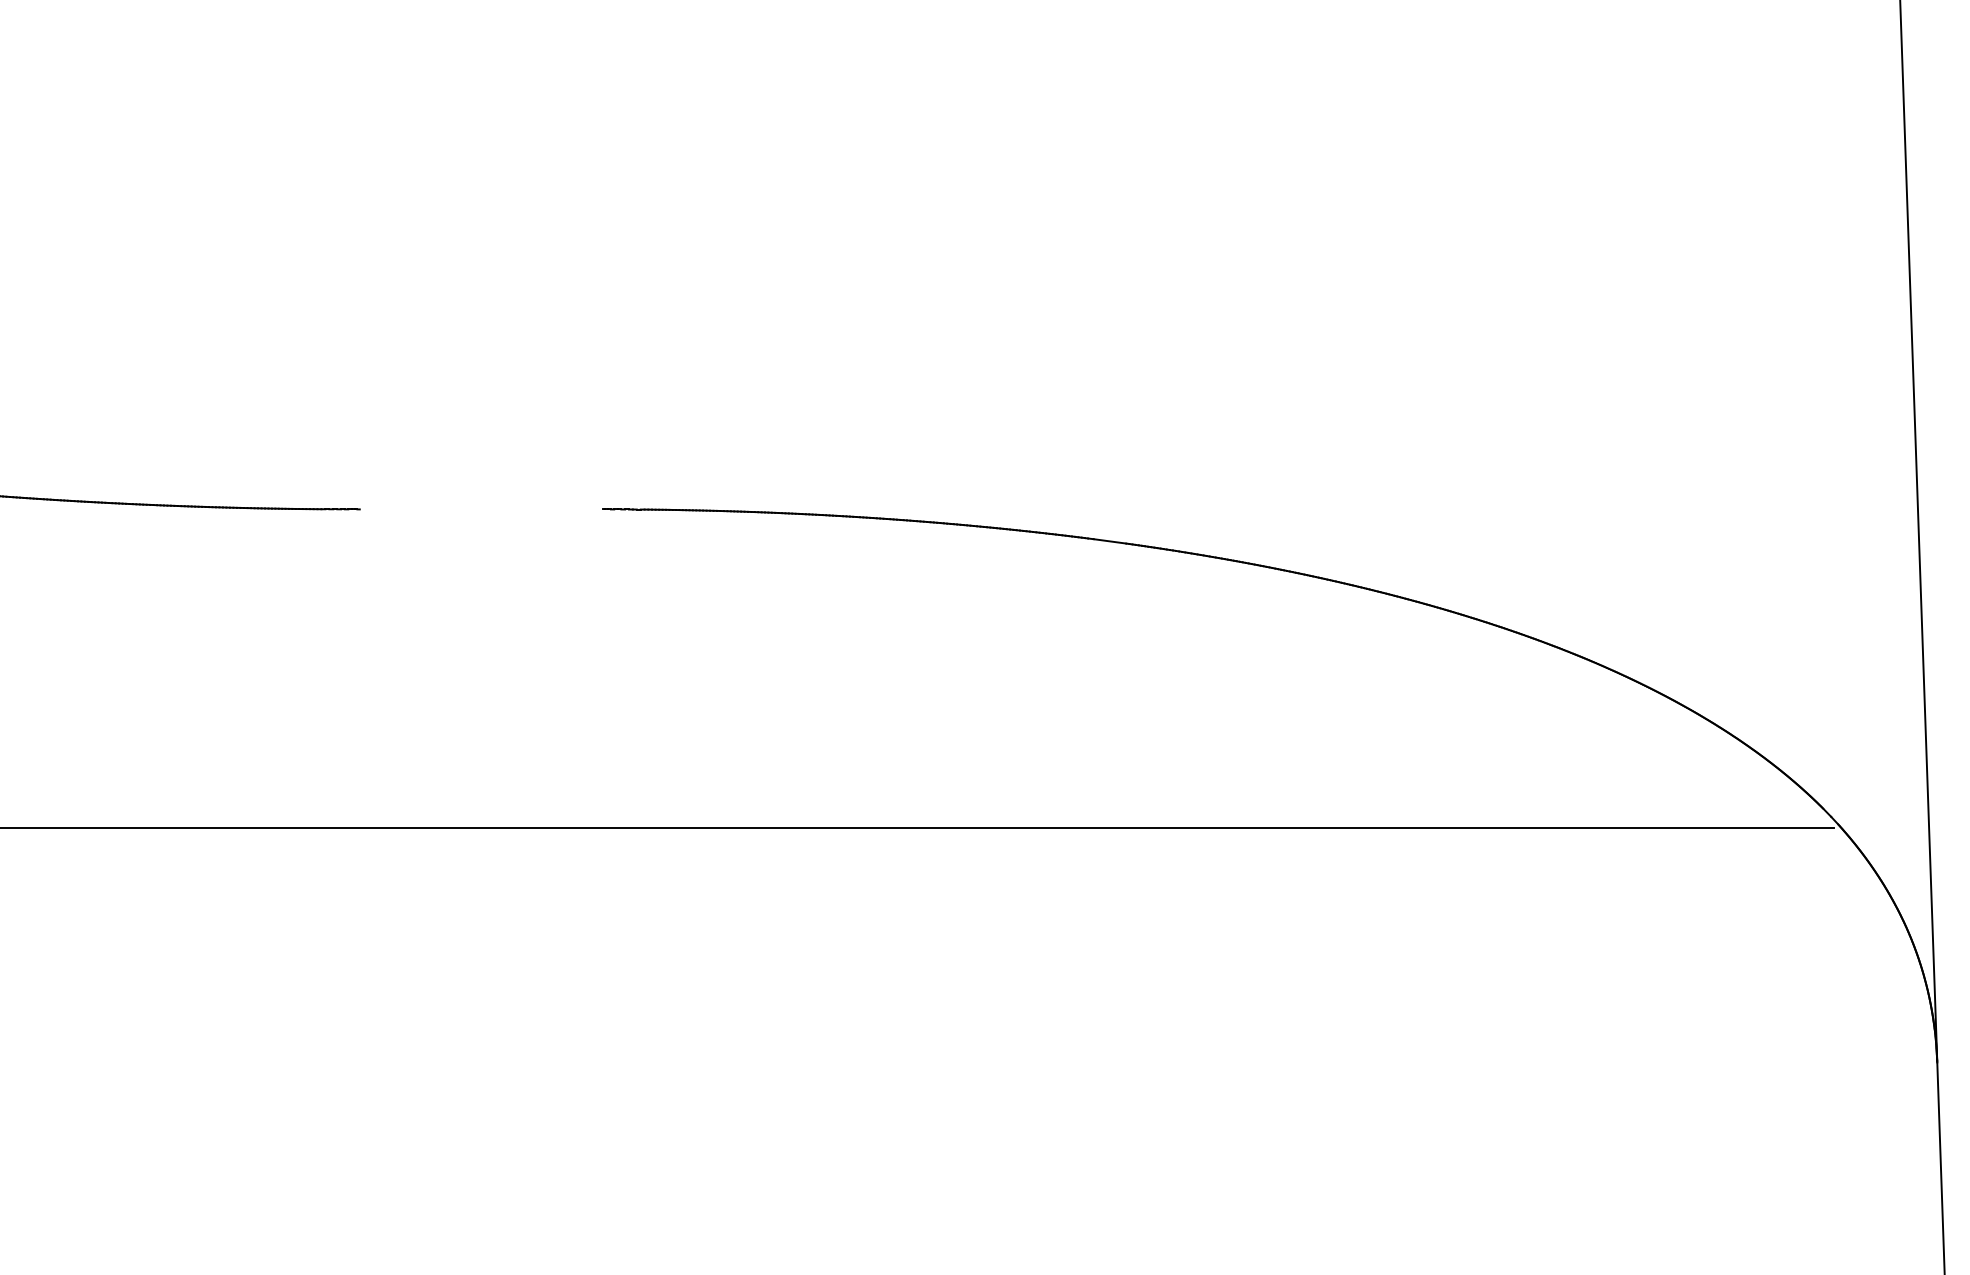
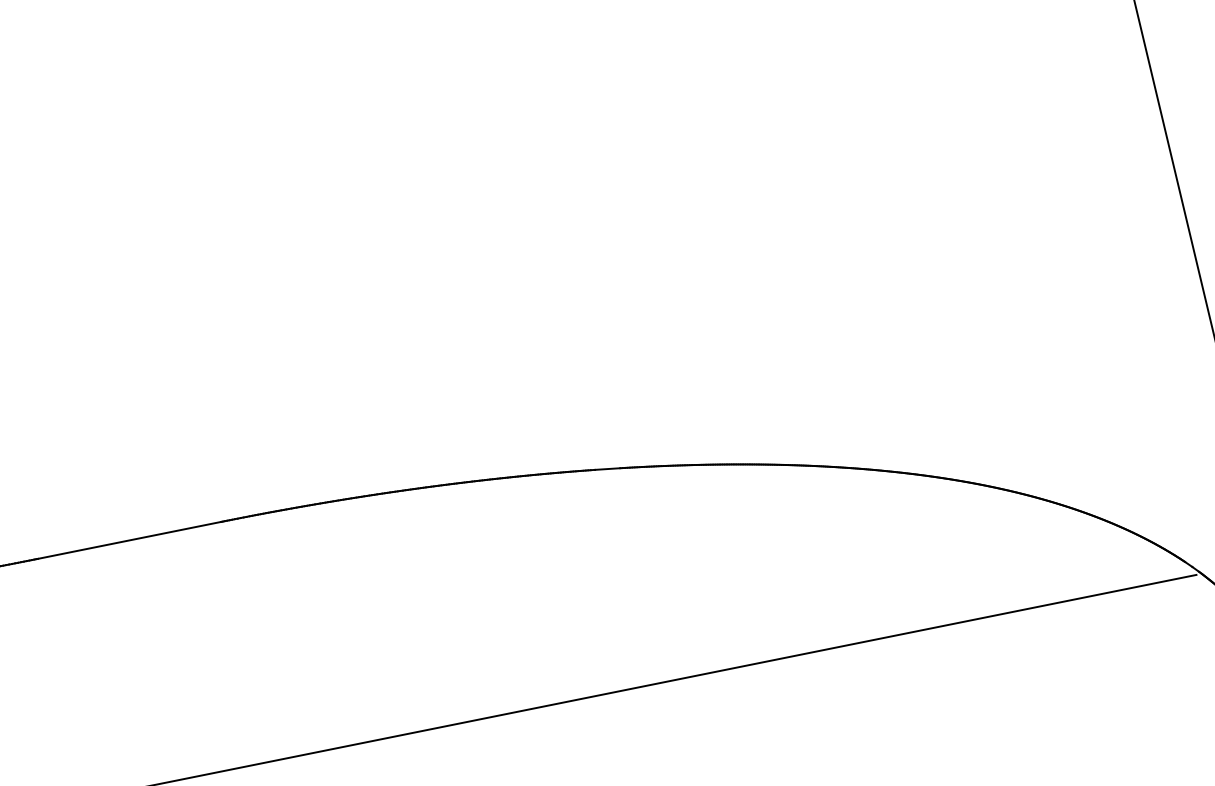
line: (480, 509) -> (128, 540), added

